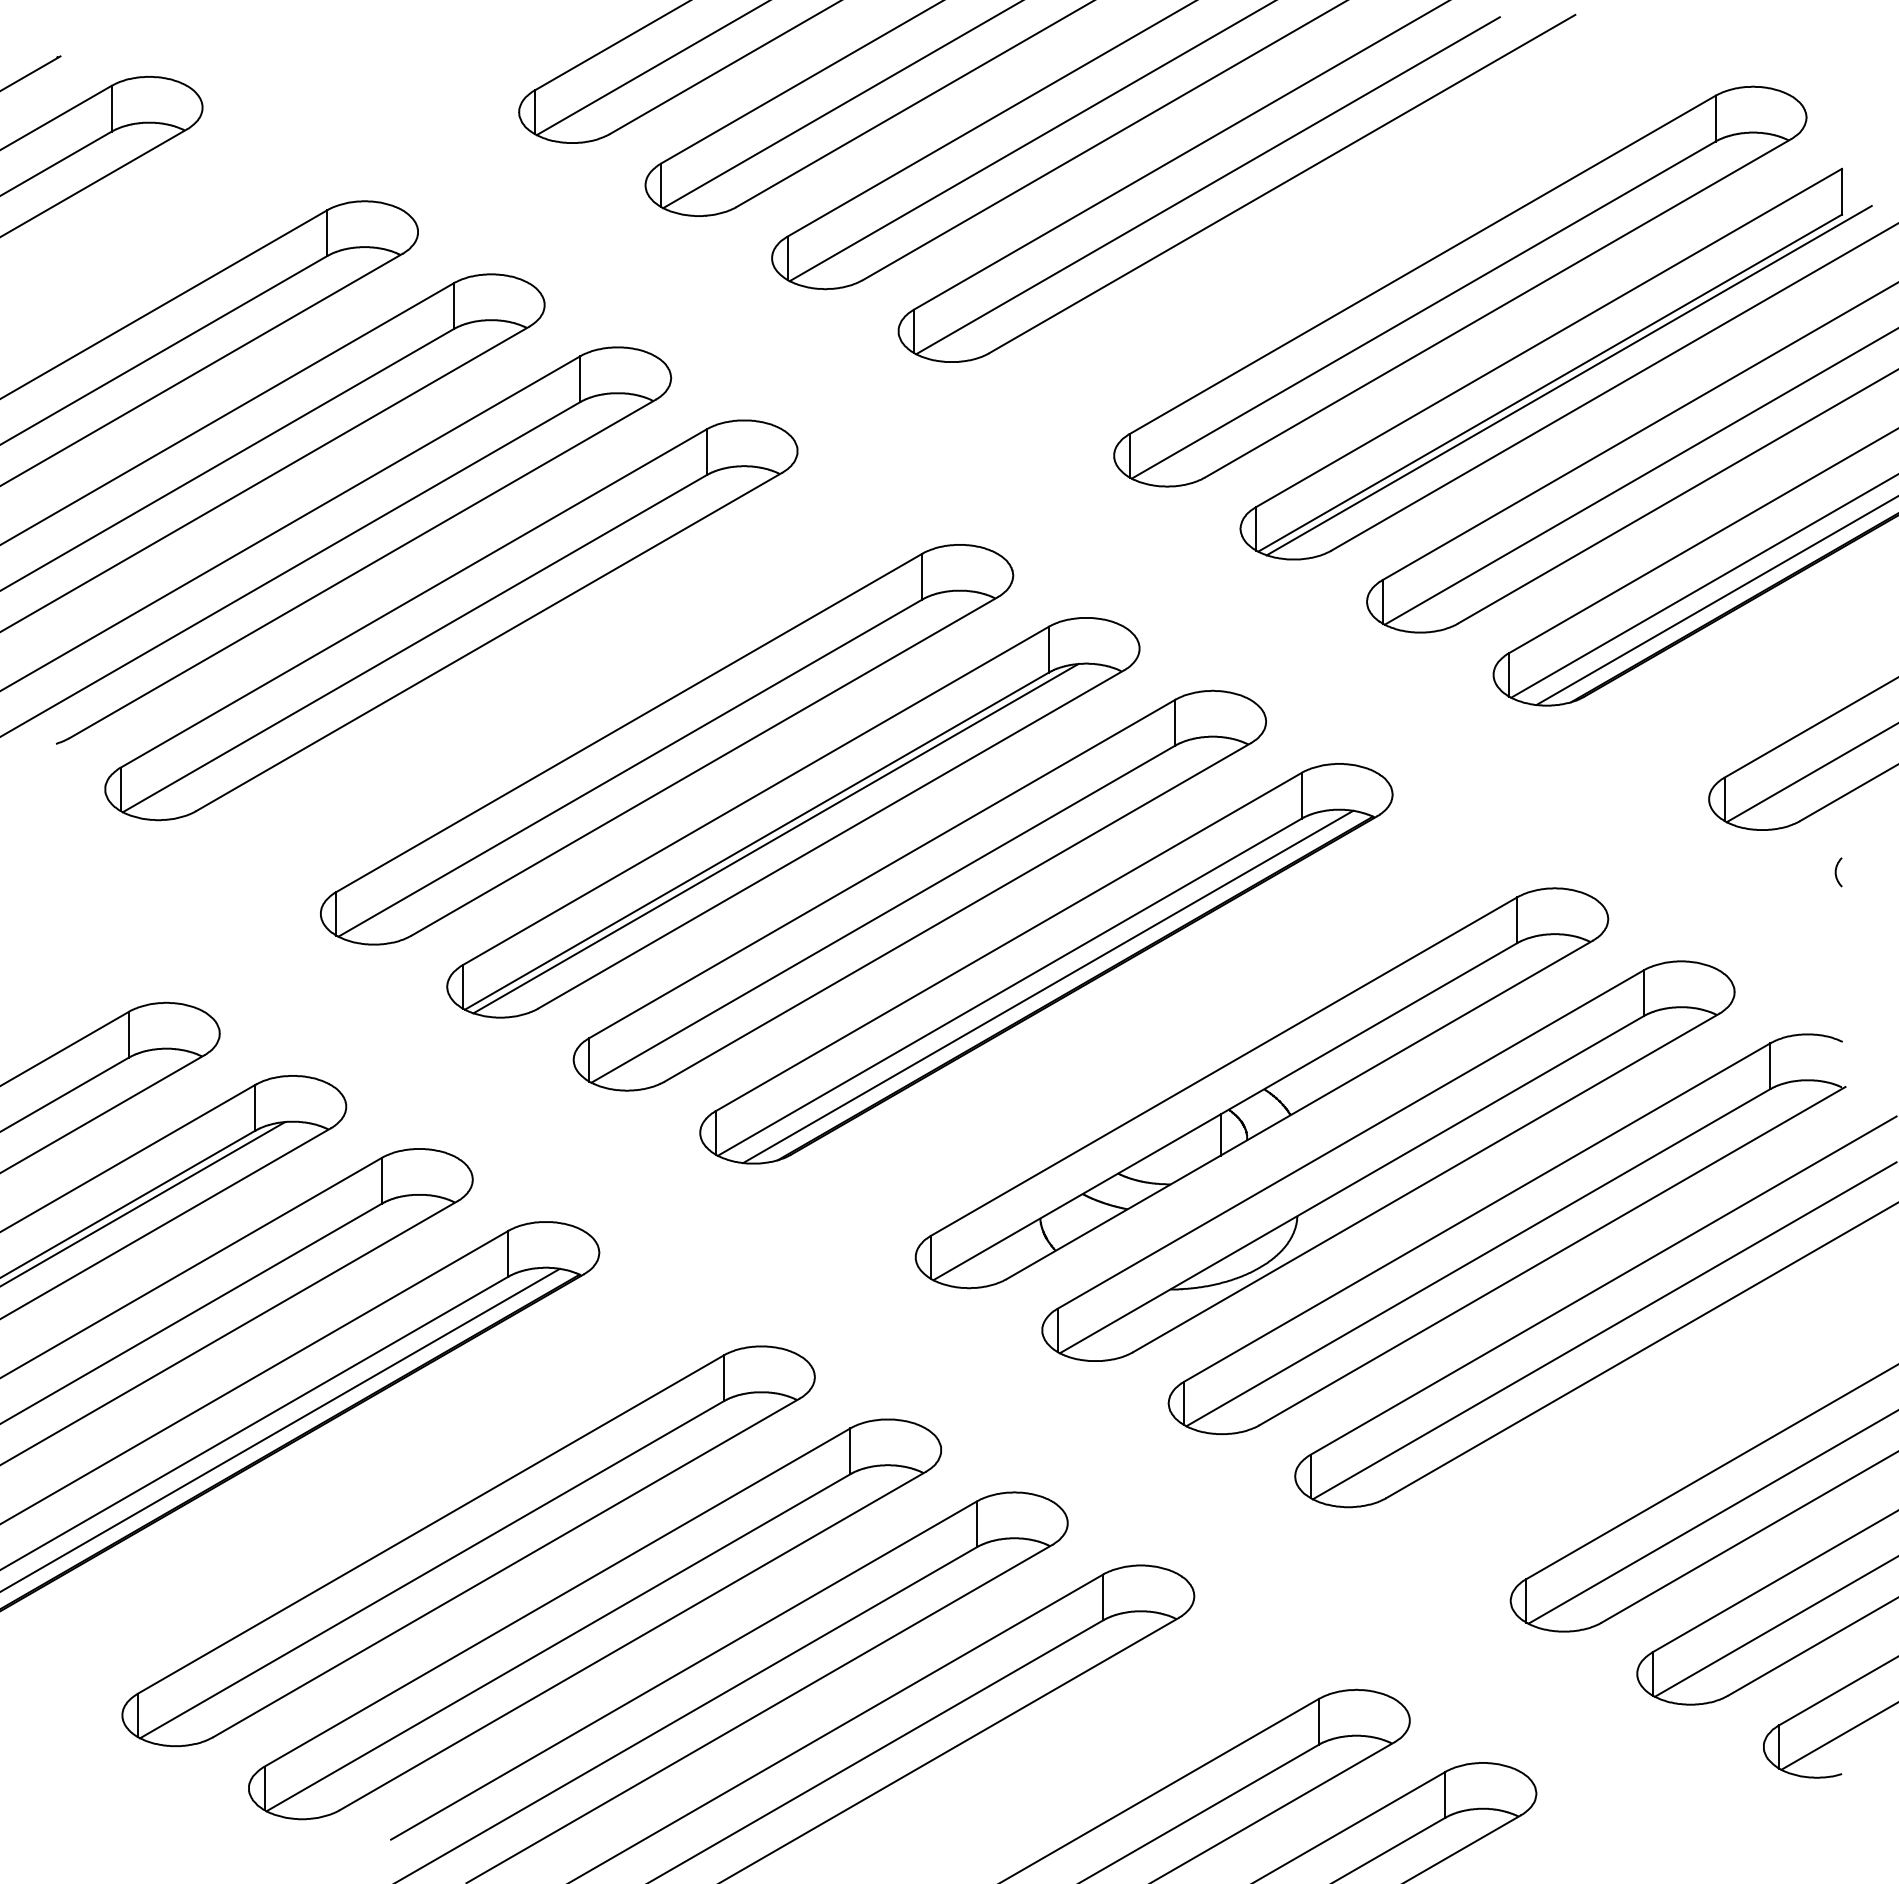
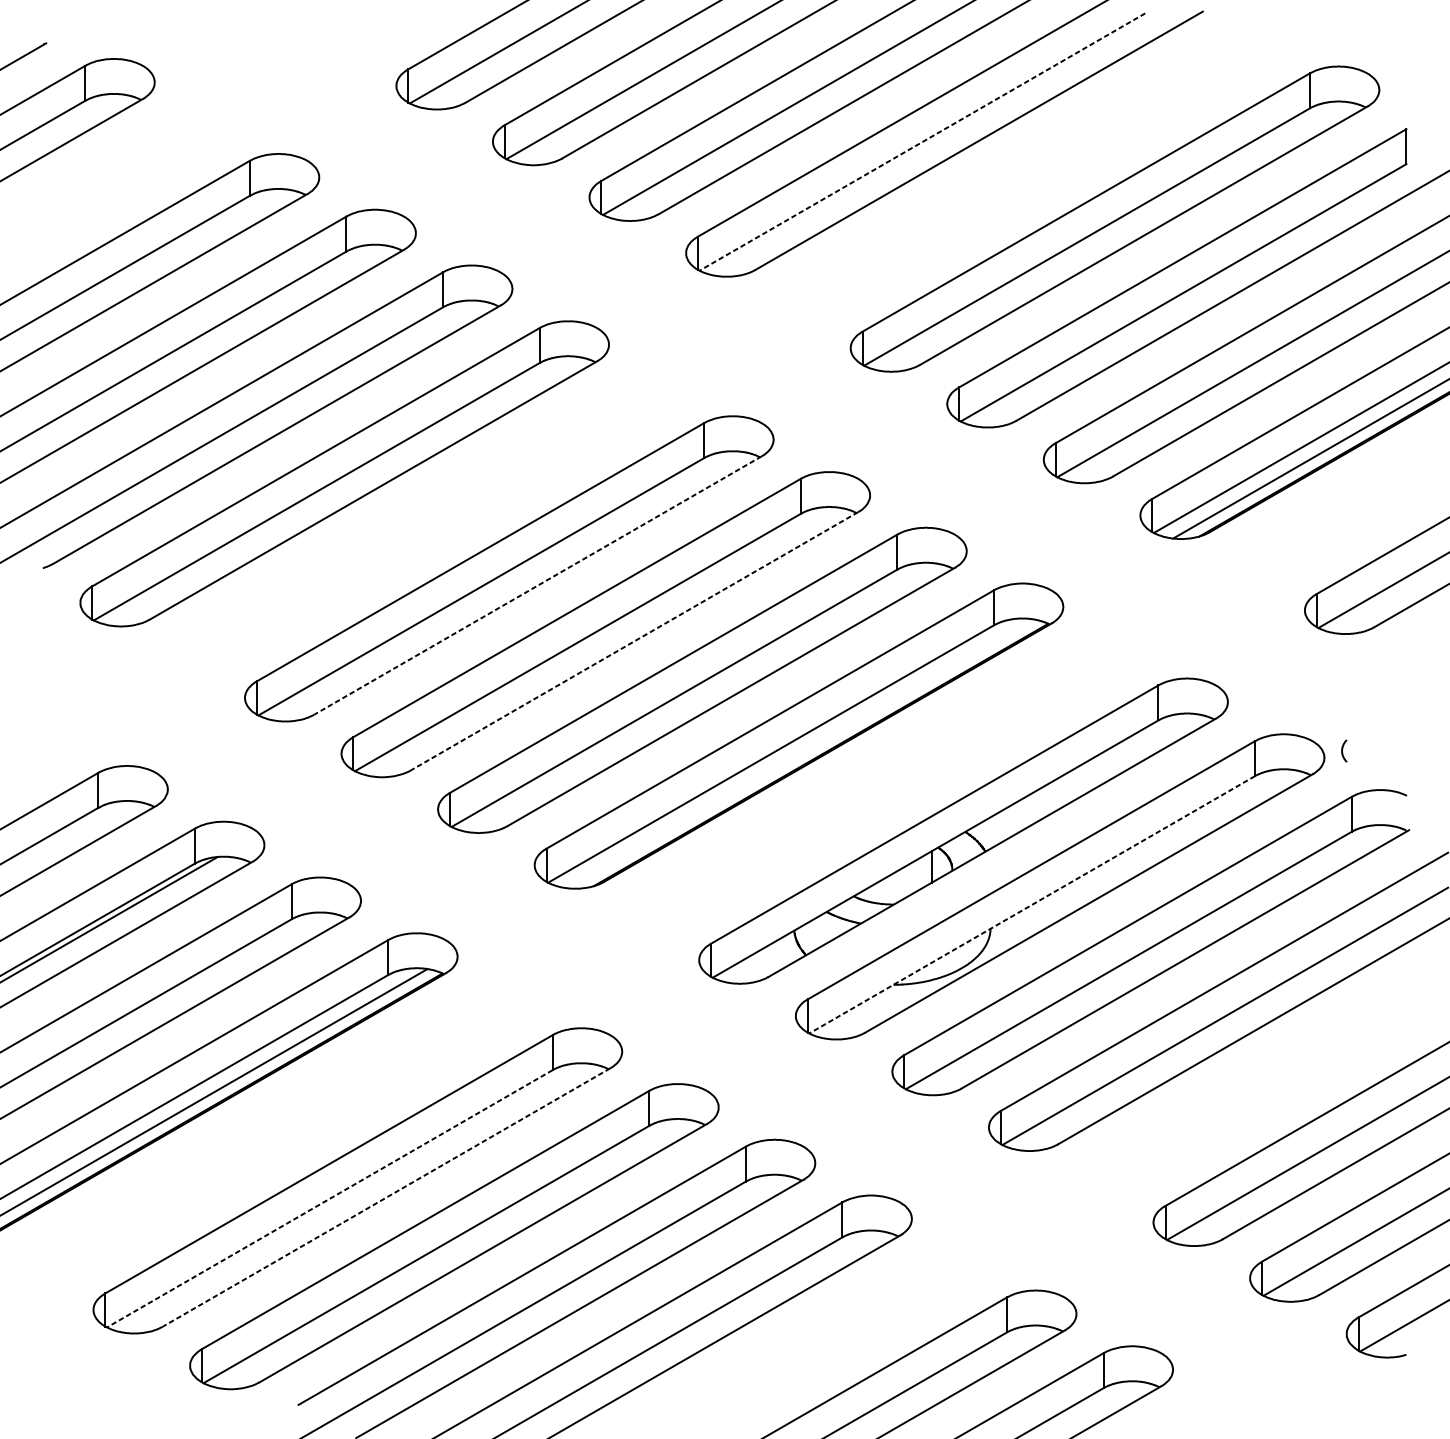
line: (1207, 185) -> (921, 141), solid -> dashed
line: (1568, 380) -> (1197, 290), removed
line: (704, 766) -> (537, 585), solid -> dashed
line: (775, 838) -> (592, 640), removed
line: (830, 839) -> (634, 641), solid -> dashed
curve: (1836, 872) -> (1342, 751), moved
line: (1048, 986) -> (800, 753), removed
line: (1351, 1184) -> (1031, 904), solid -> dashed
line: (505, 1568) -> (386, 1197), solid -> dashed
line: (431, 1570) -> (329, 1199), solid -> dashed

